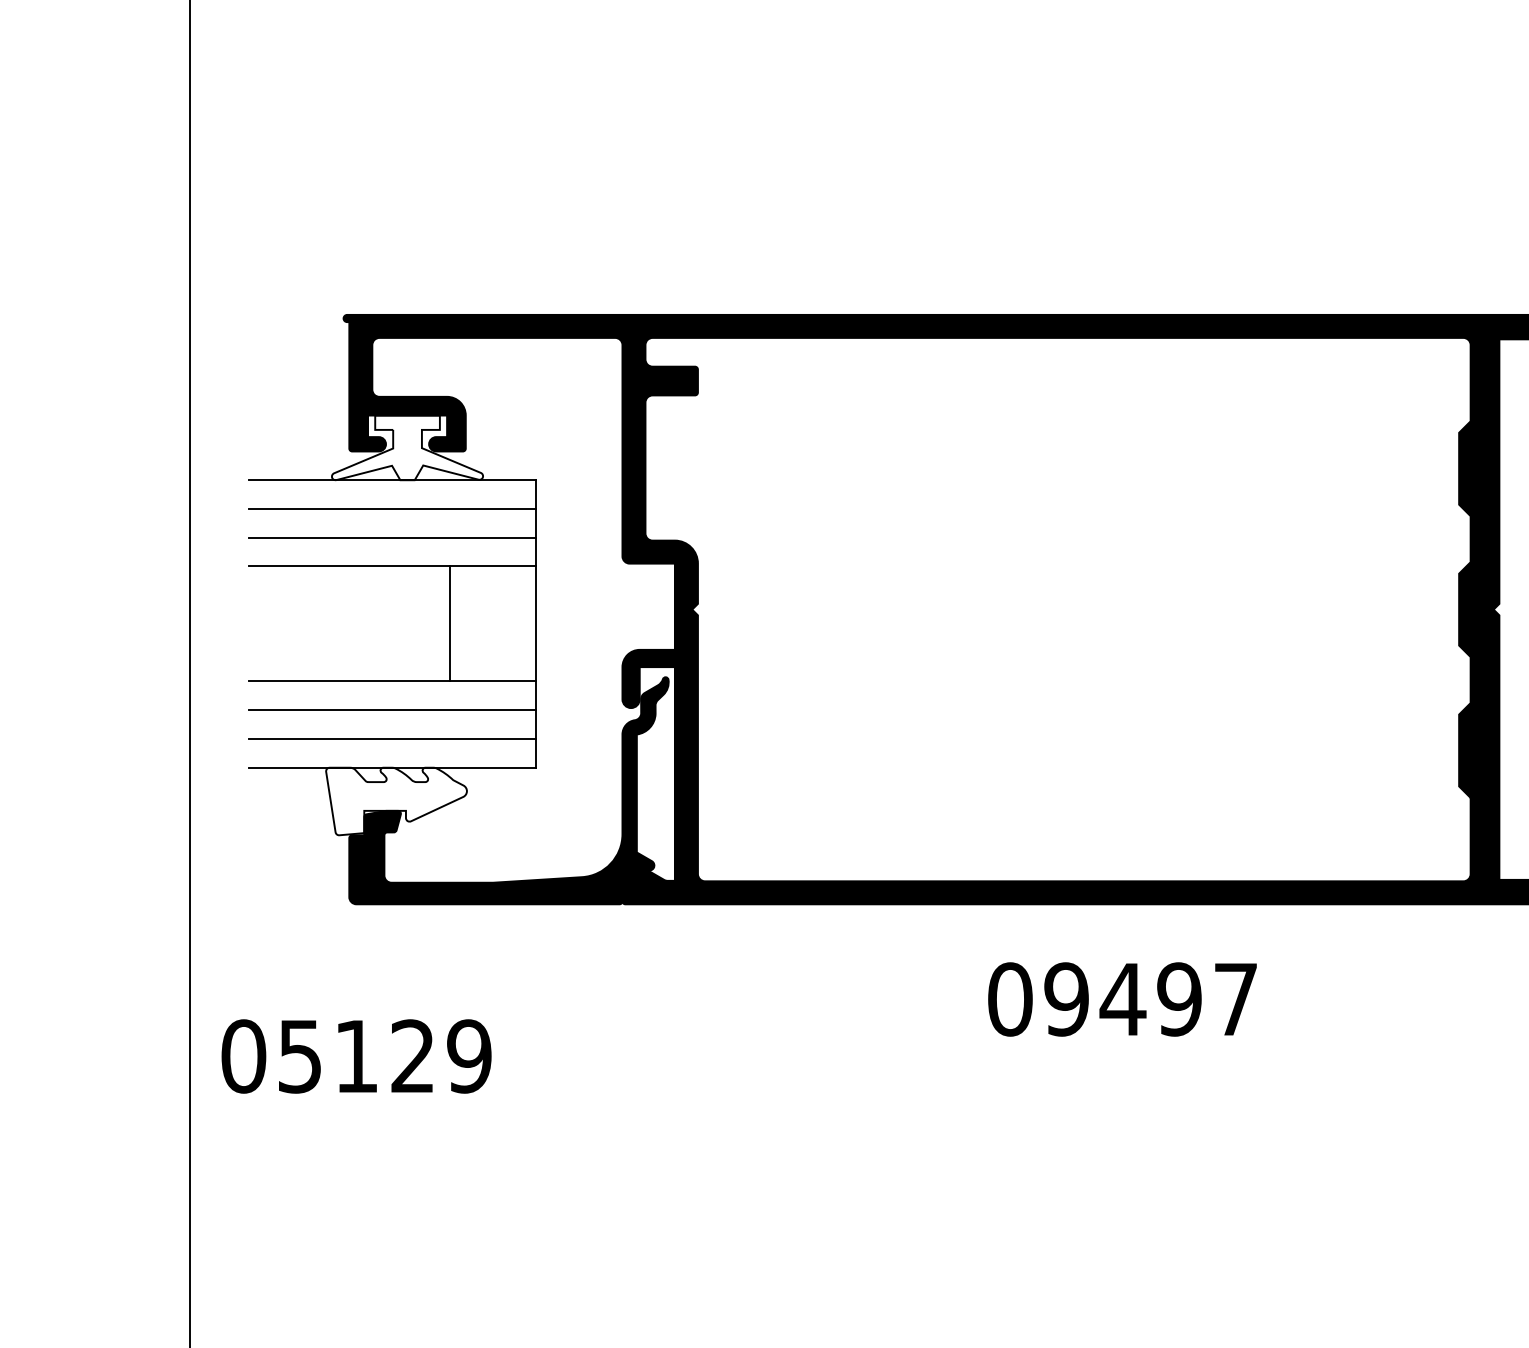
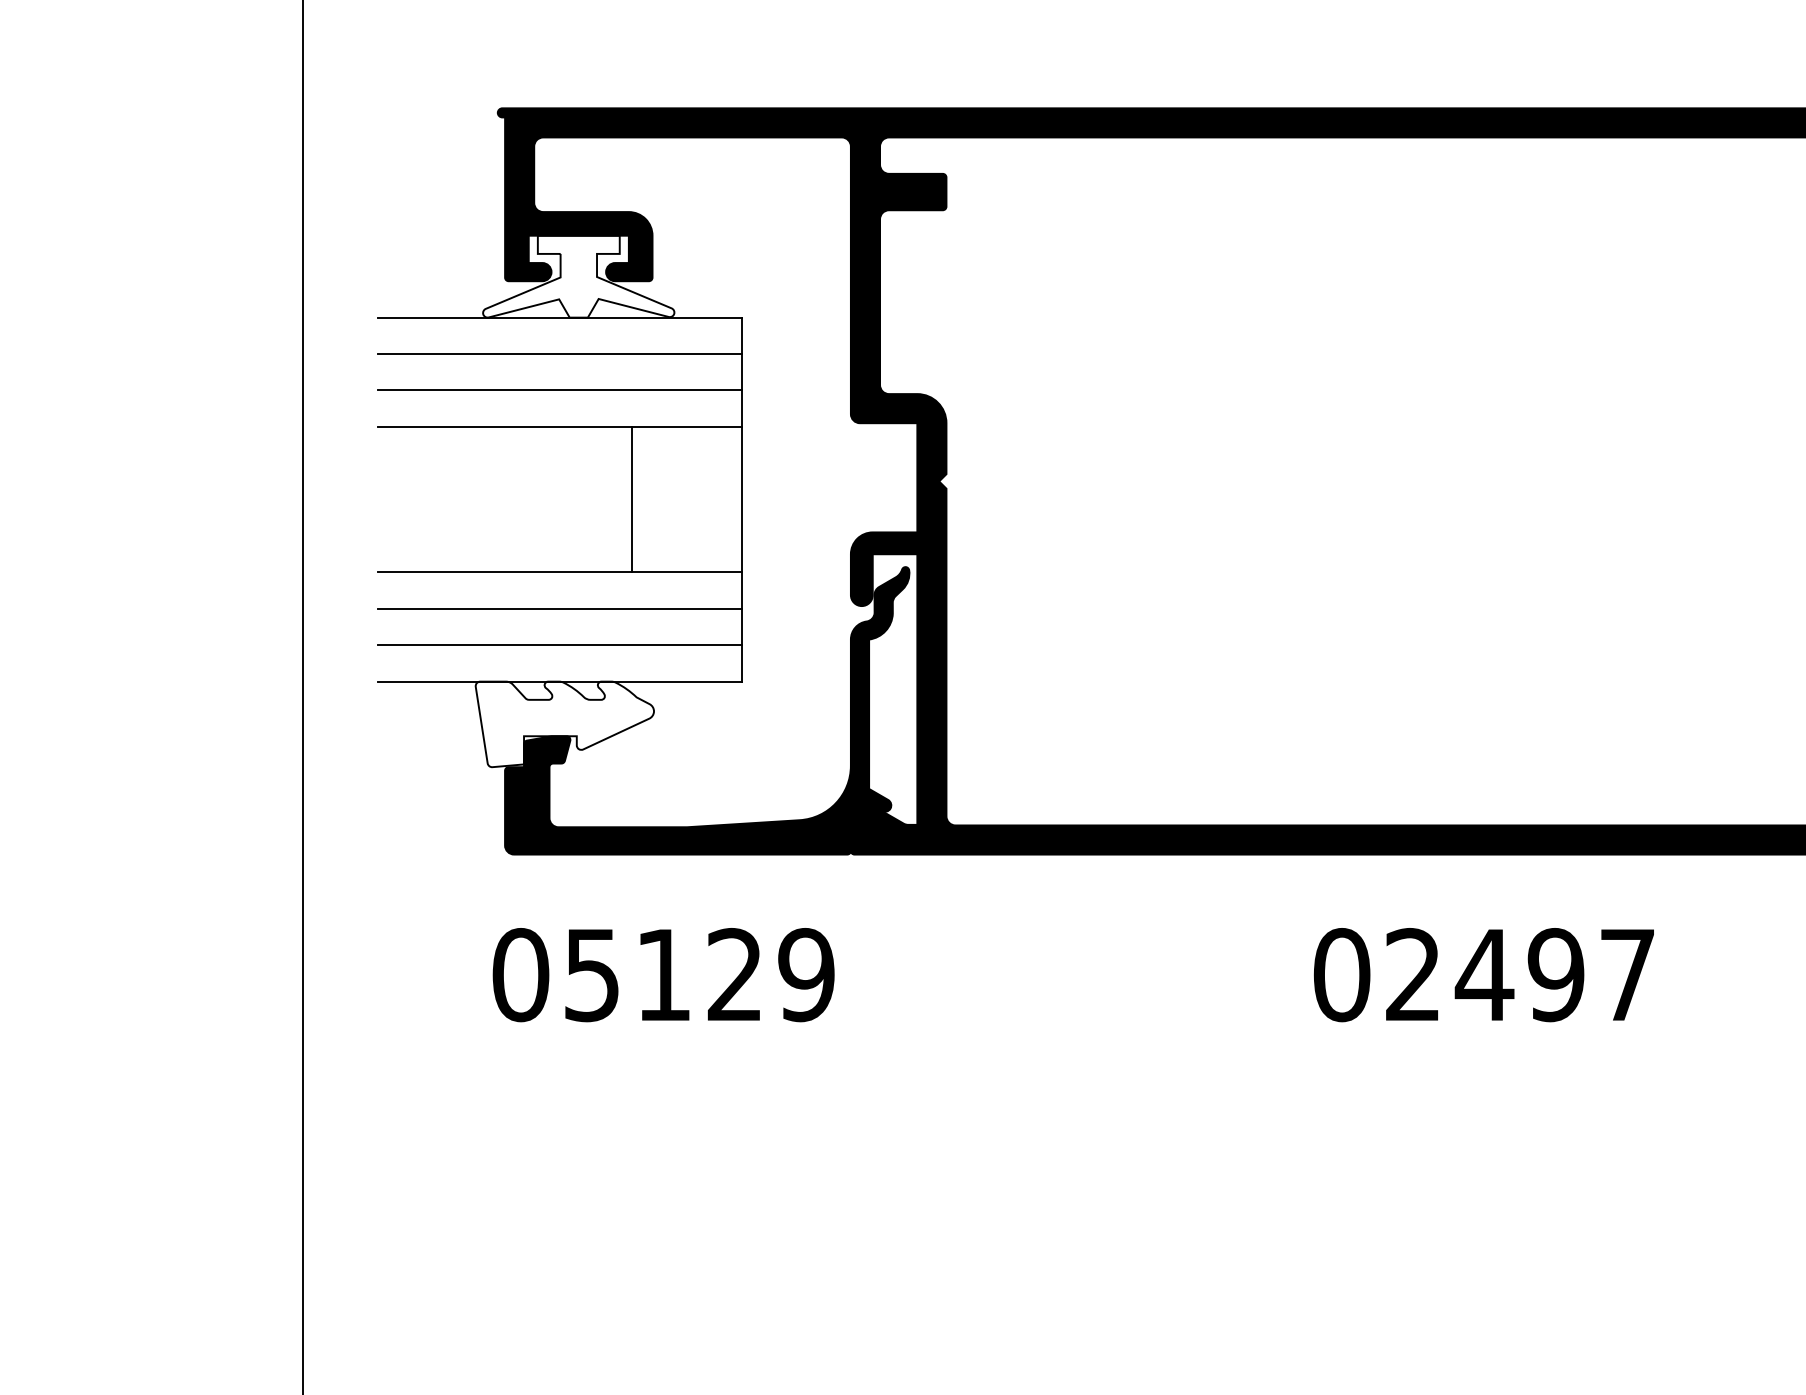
text: (1066, 999) -> (1413, 975), 09497 -> 02497
text: (356, 1056) -> (663, 975), moved

